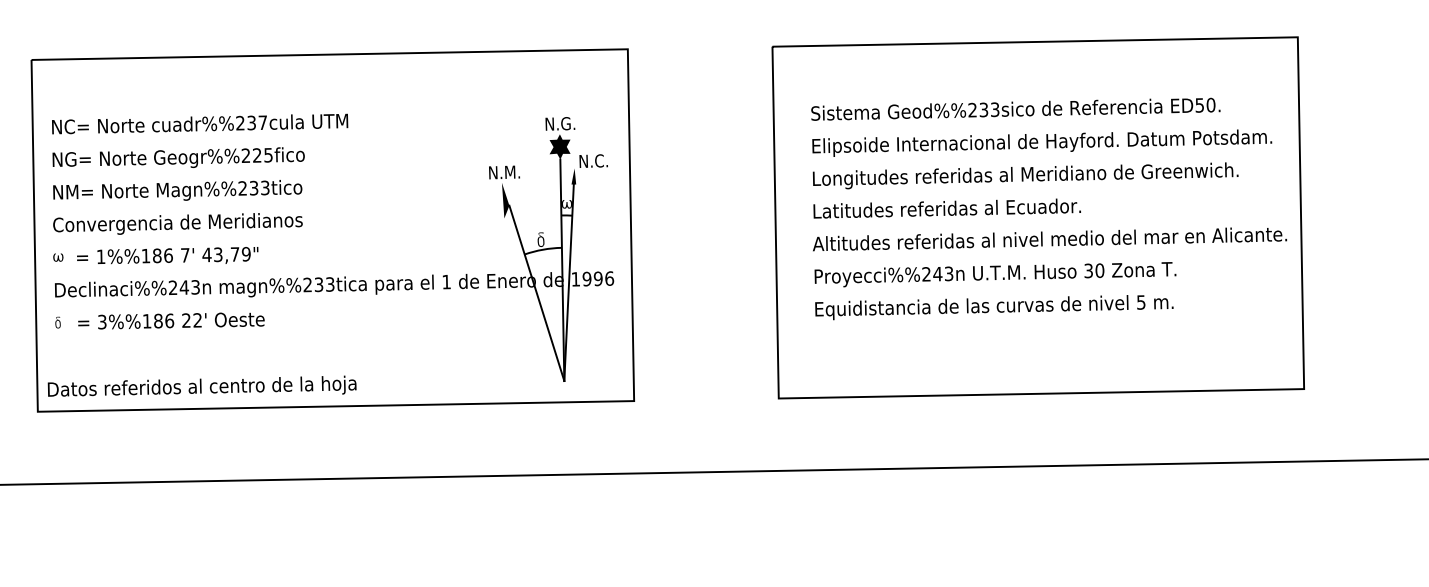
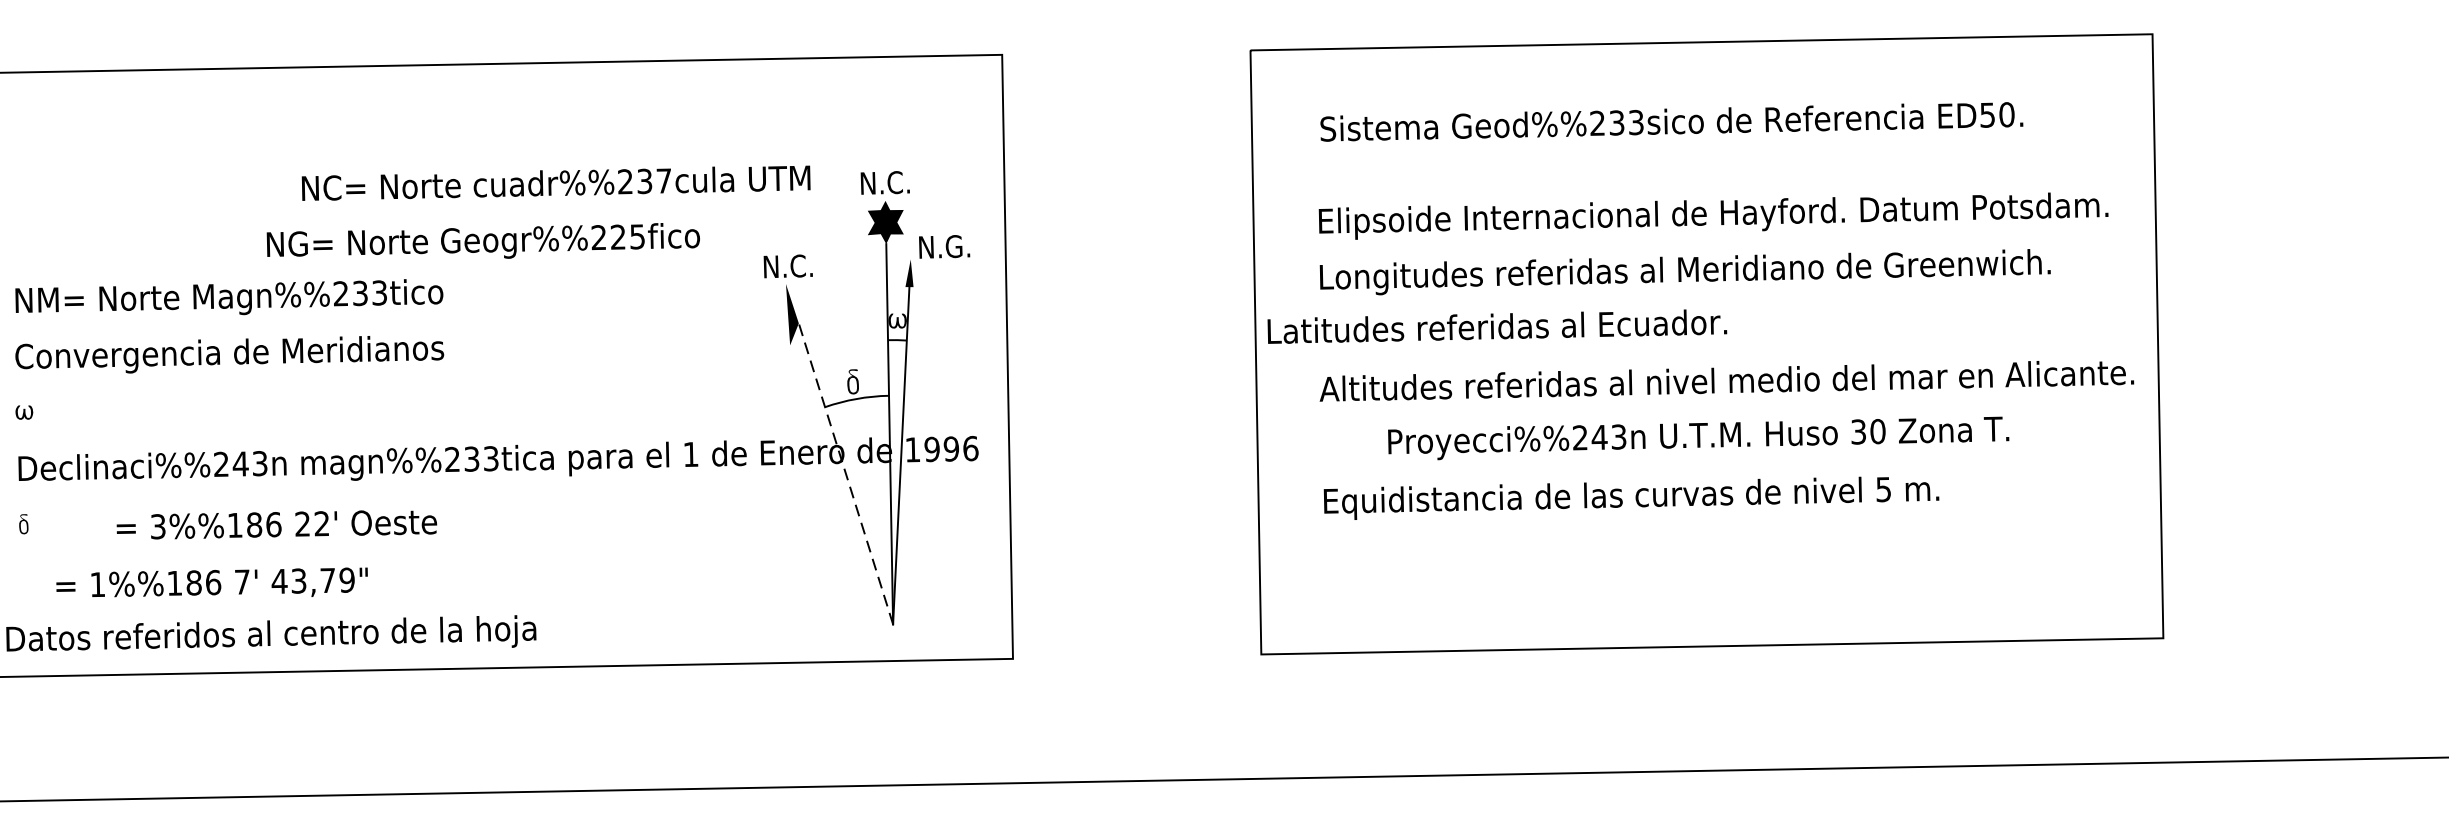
text: (1015, 108) -> (1671, 120), moved
text: (200, 123) -> (556, 182), moved
text: (570, 123) -> (903, 182), N.G. -> N.C.
text: (178, 157) -> (483, 240), moved
text: (604, 160) -> (962, 245), N.C. -> N.G.
text: (512, 171) -> (804, 264), N.M. -> N.C.
text: (946, 208) -> (1496, 326), moved
text: (167, 255) -> (211, 582), moved
text: (995, 274) -> (1698, 438), moved
line: (536, 293) -> (845, 474), solid -> dashed
text: (171, 320) -> (277, 523), moved

